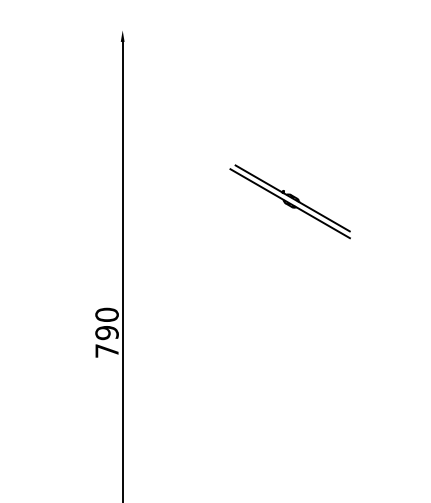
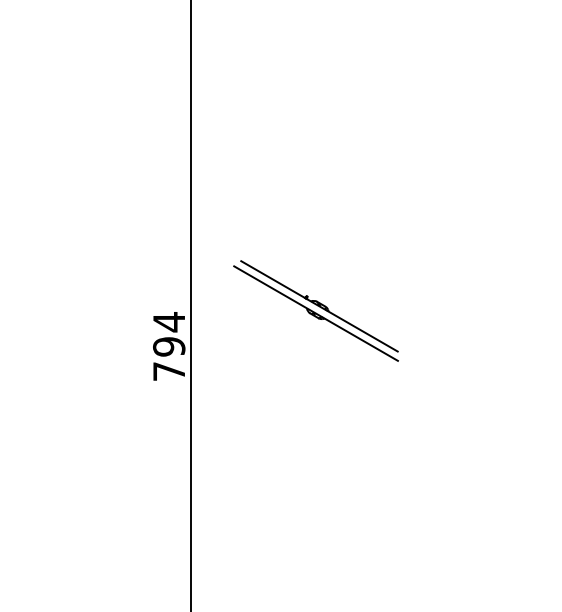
part: (289, 201) -> (315, 310), moved
text: (106, 314) -> (168, 321), 790 -> 794

